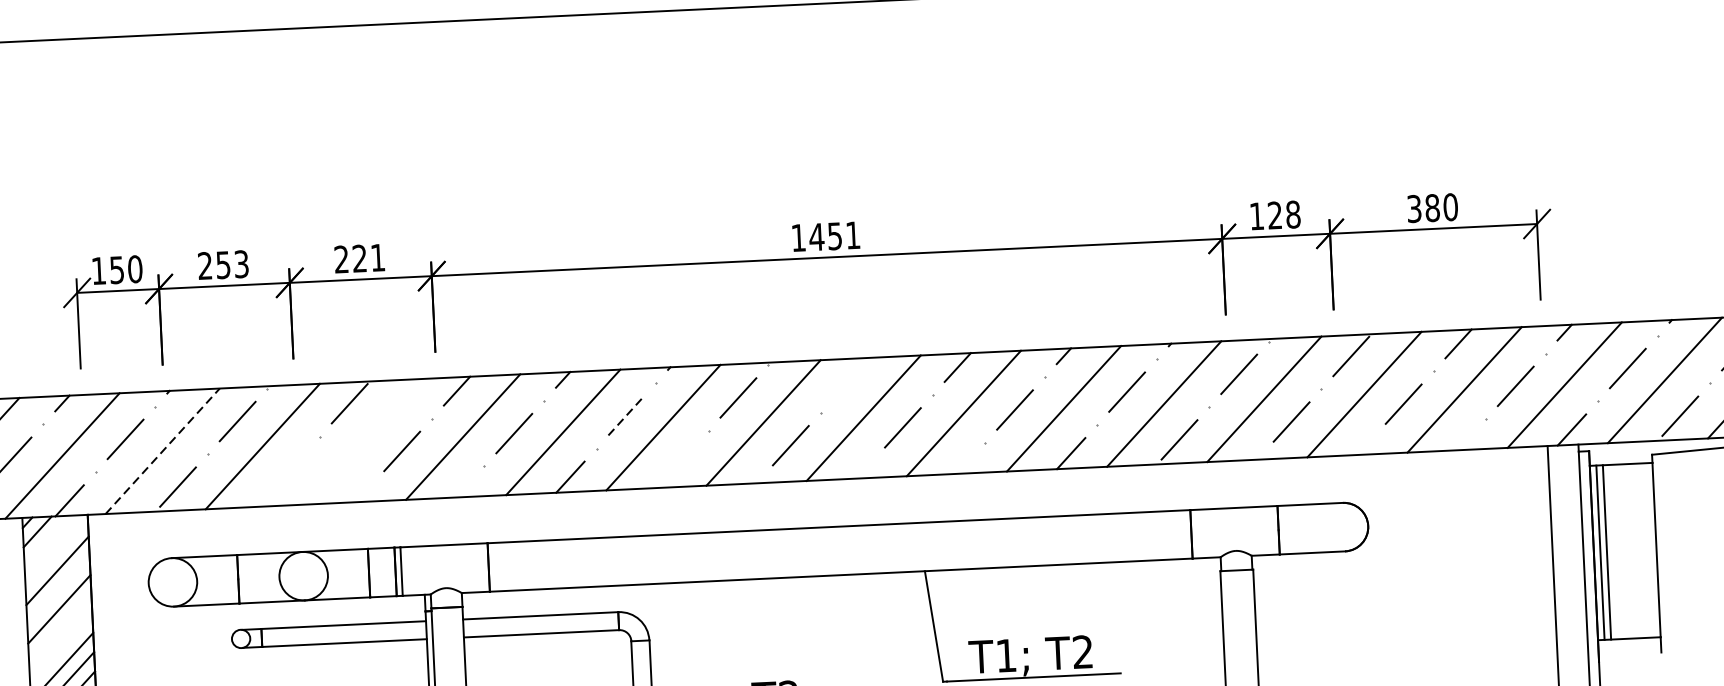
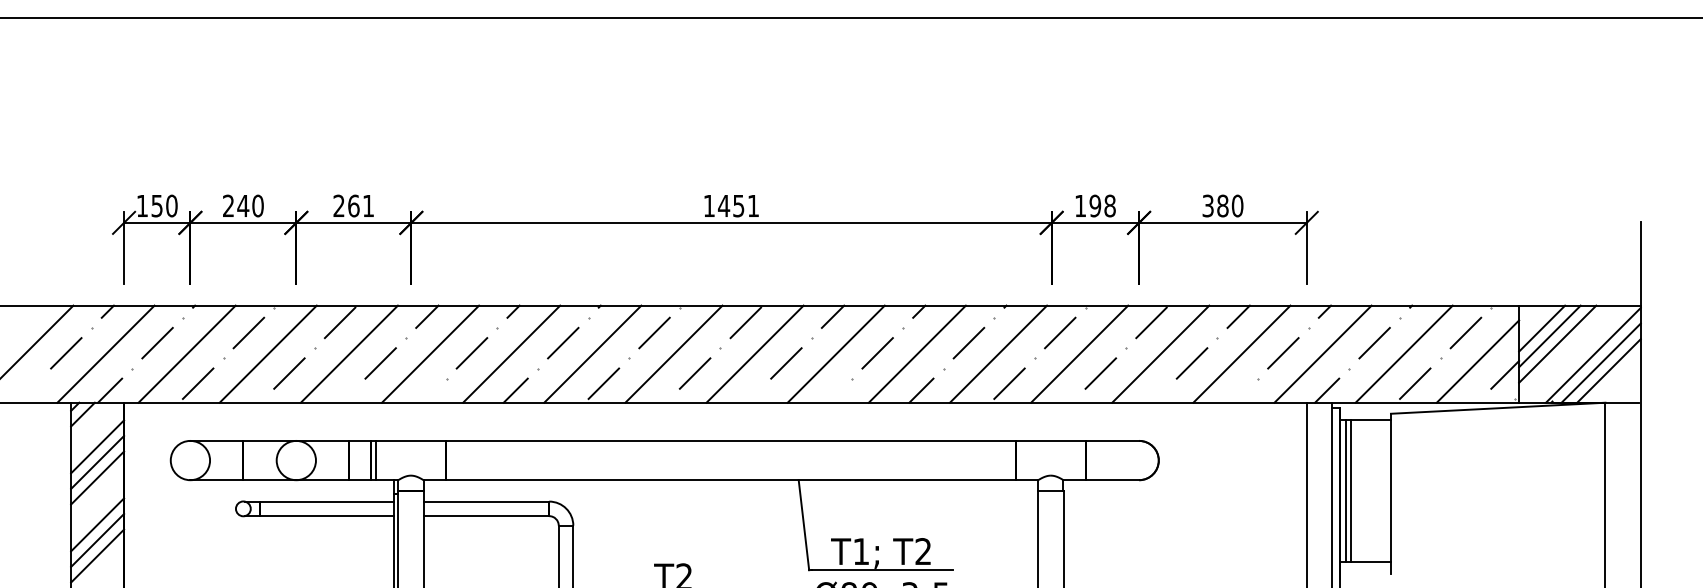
text: (1275, 214) -> (1095, 205), 128 -> 198
text: (359, 258) -> (353, 205), 221 -> 261
text: (232, 264) -> (250, 205), 253 -> 240
line: (850, 379) -> (745, 322), added
line: (626, 416) -> (563, 343), dashed -> solid
line: (361, 441) -> (348, 353), added
line: (163, 451) -> (187, 354), dashed -> solid
line: (678, 463) -> (603, 383), added
line: (290, 469) -> (289, 373), added
line: (58, 588) -> (97, 461), added

